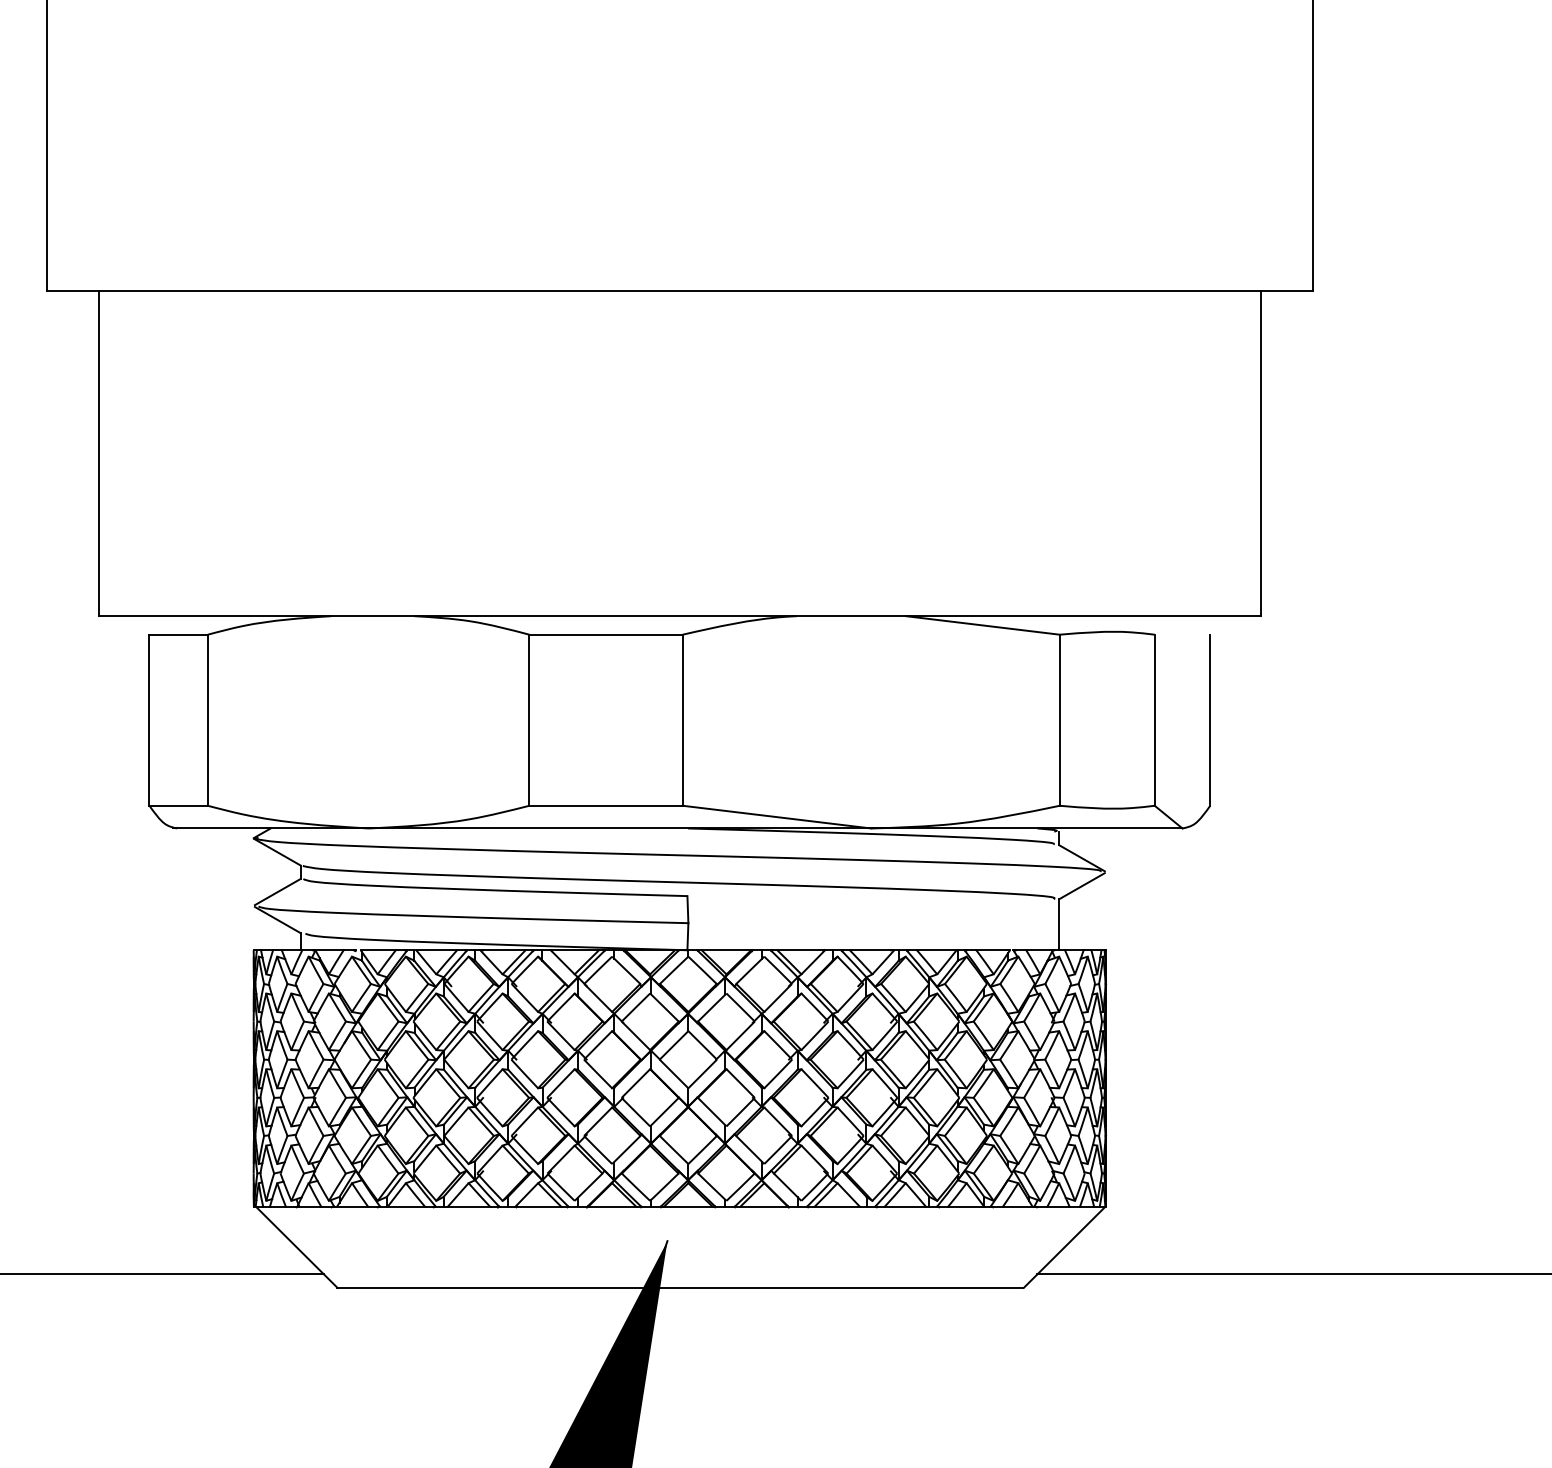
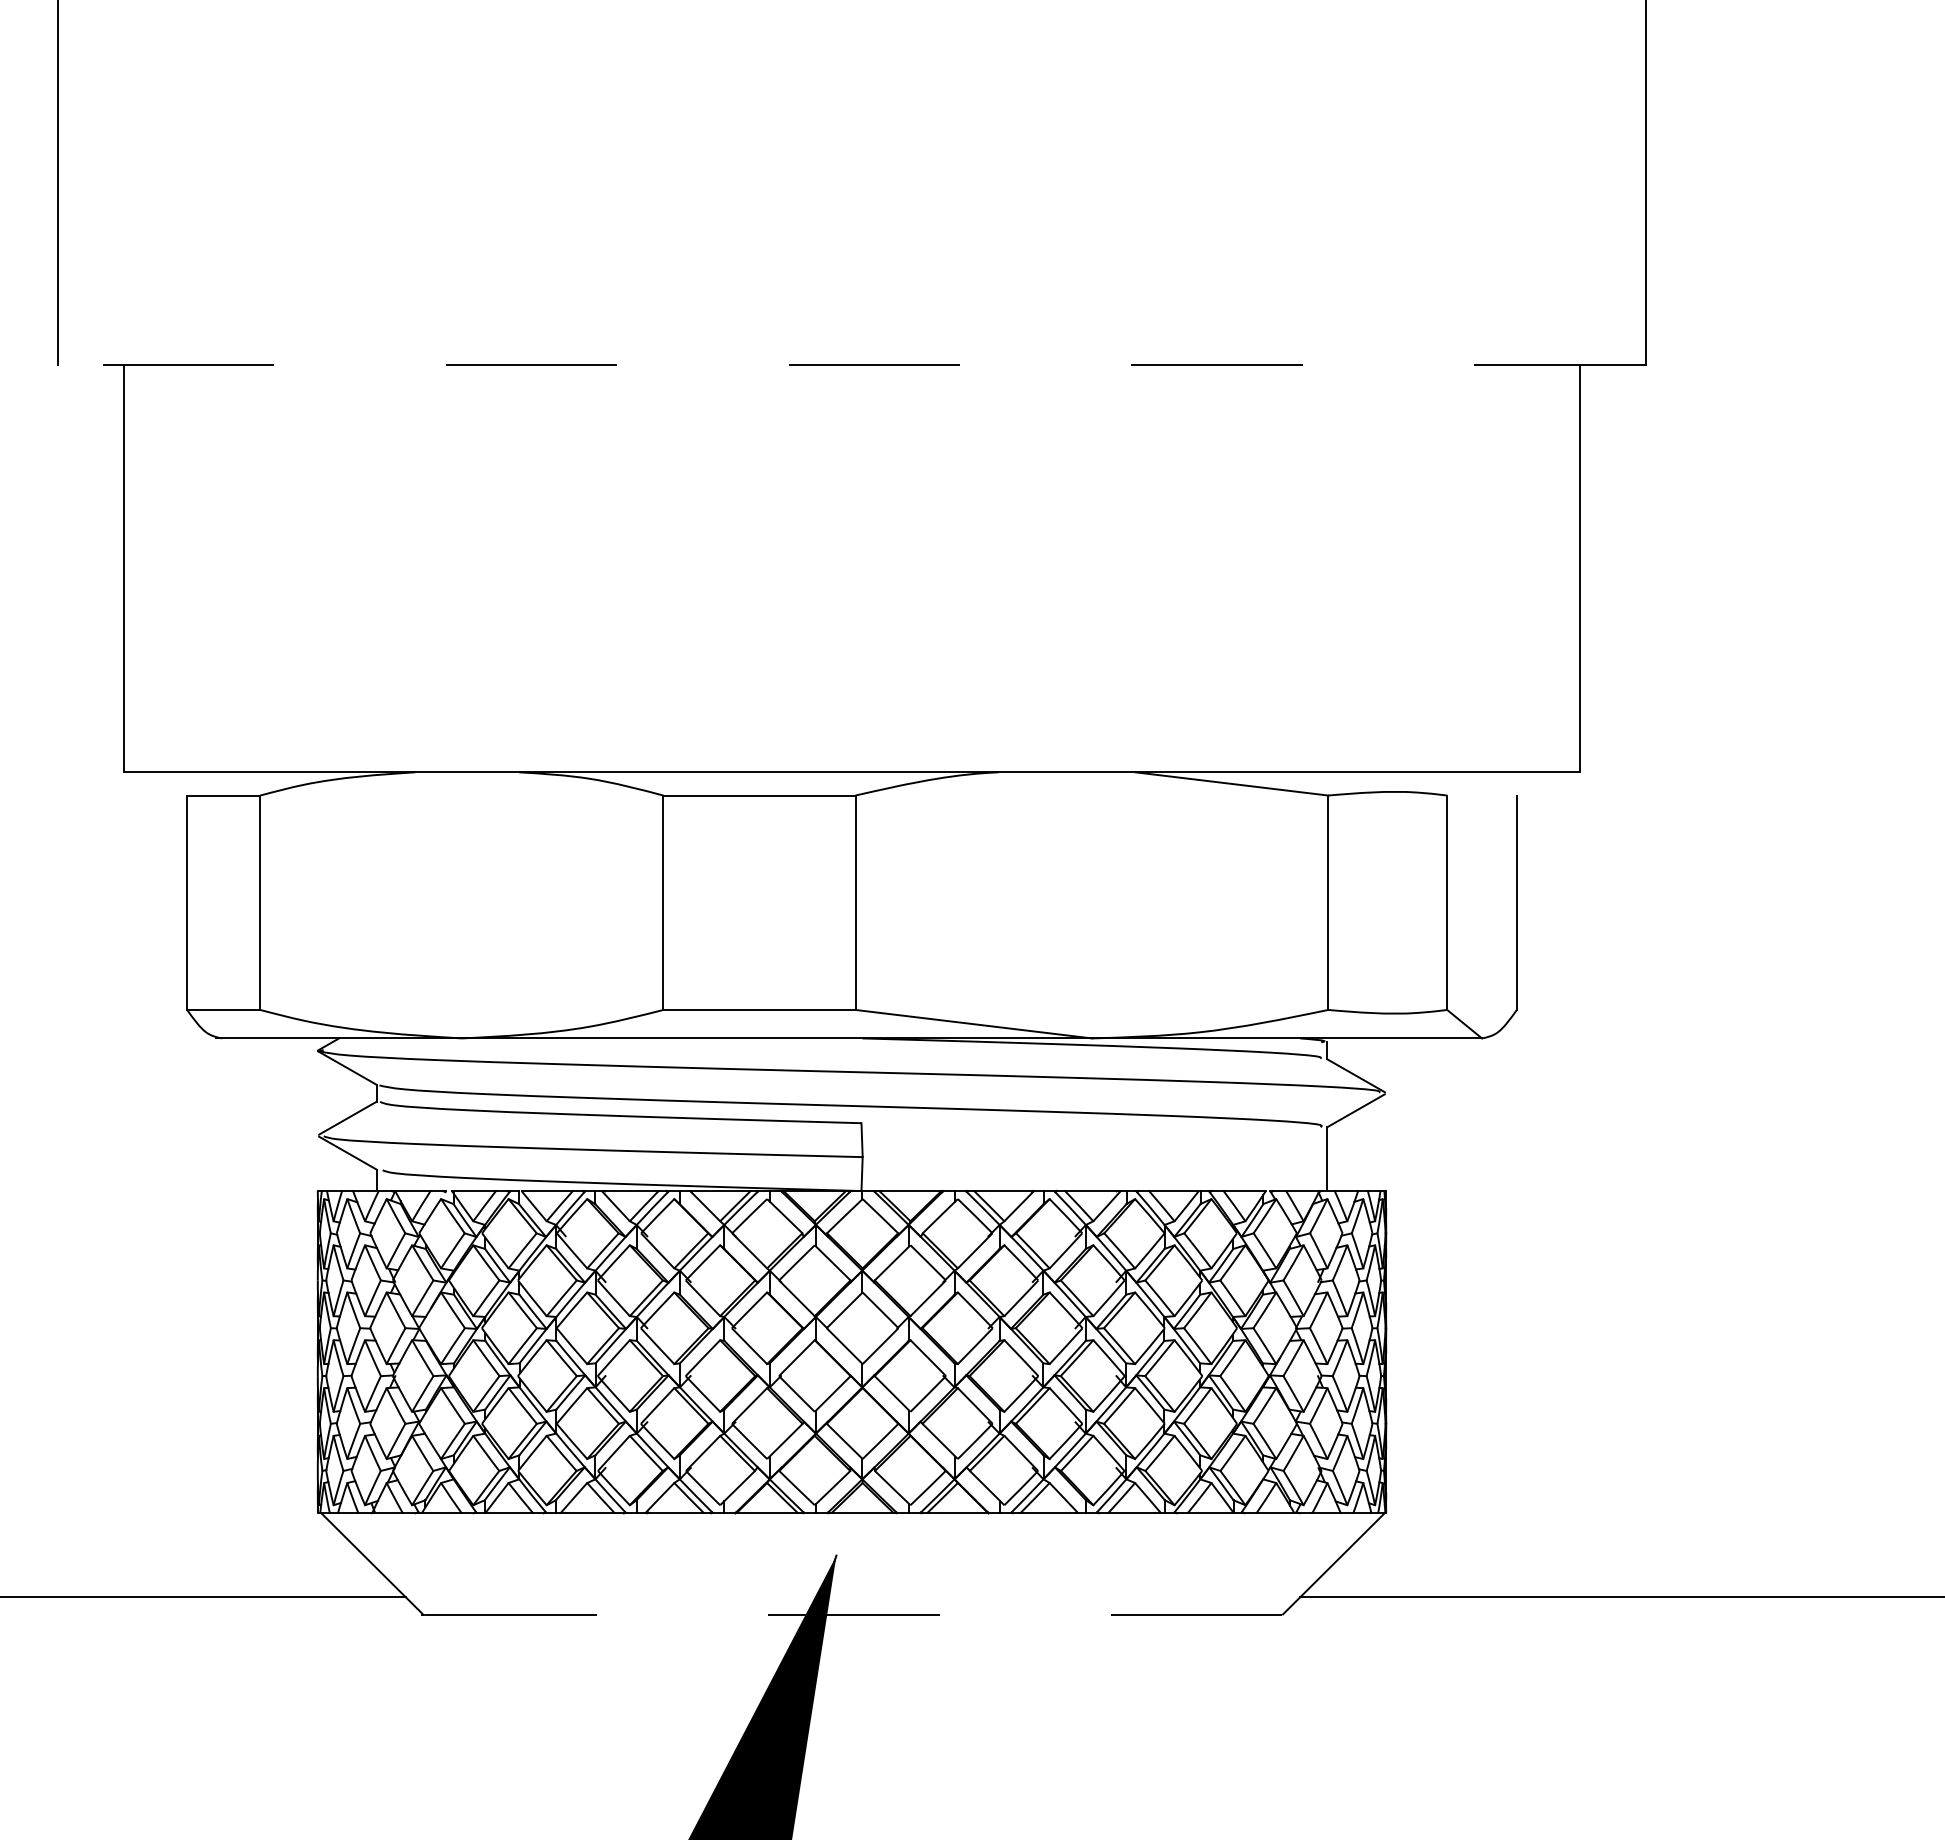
line: (680, 291) -> (852, 365), solid -> dashed
line: (680, 1288) -> (852, 1615), solid -> dashed

